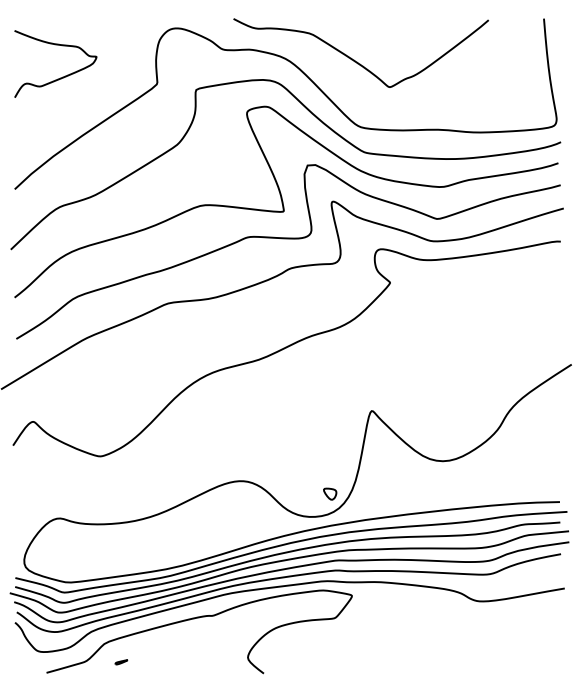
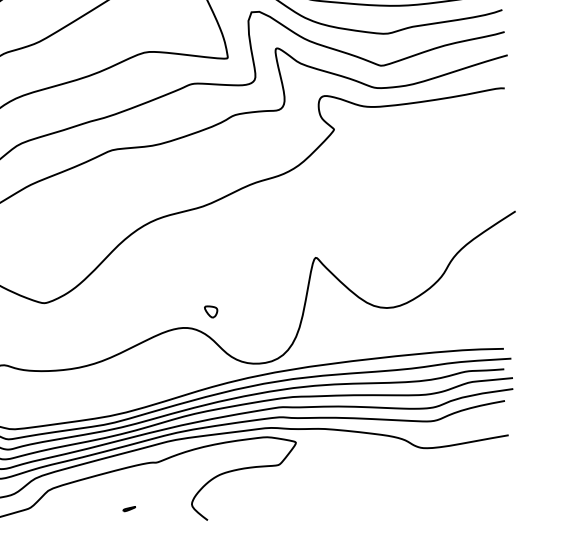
part: (330, 493) -> (211, 311), moved
part: (121, 662) -> (129, 509), moved

